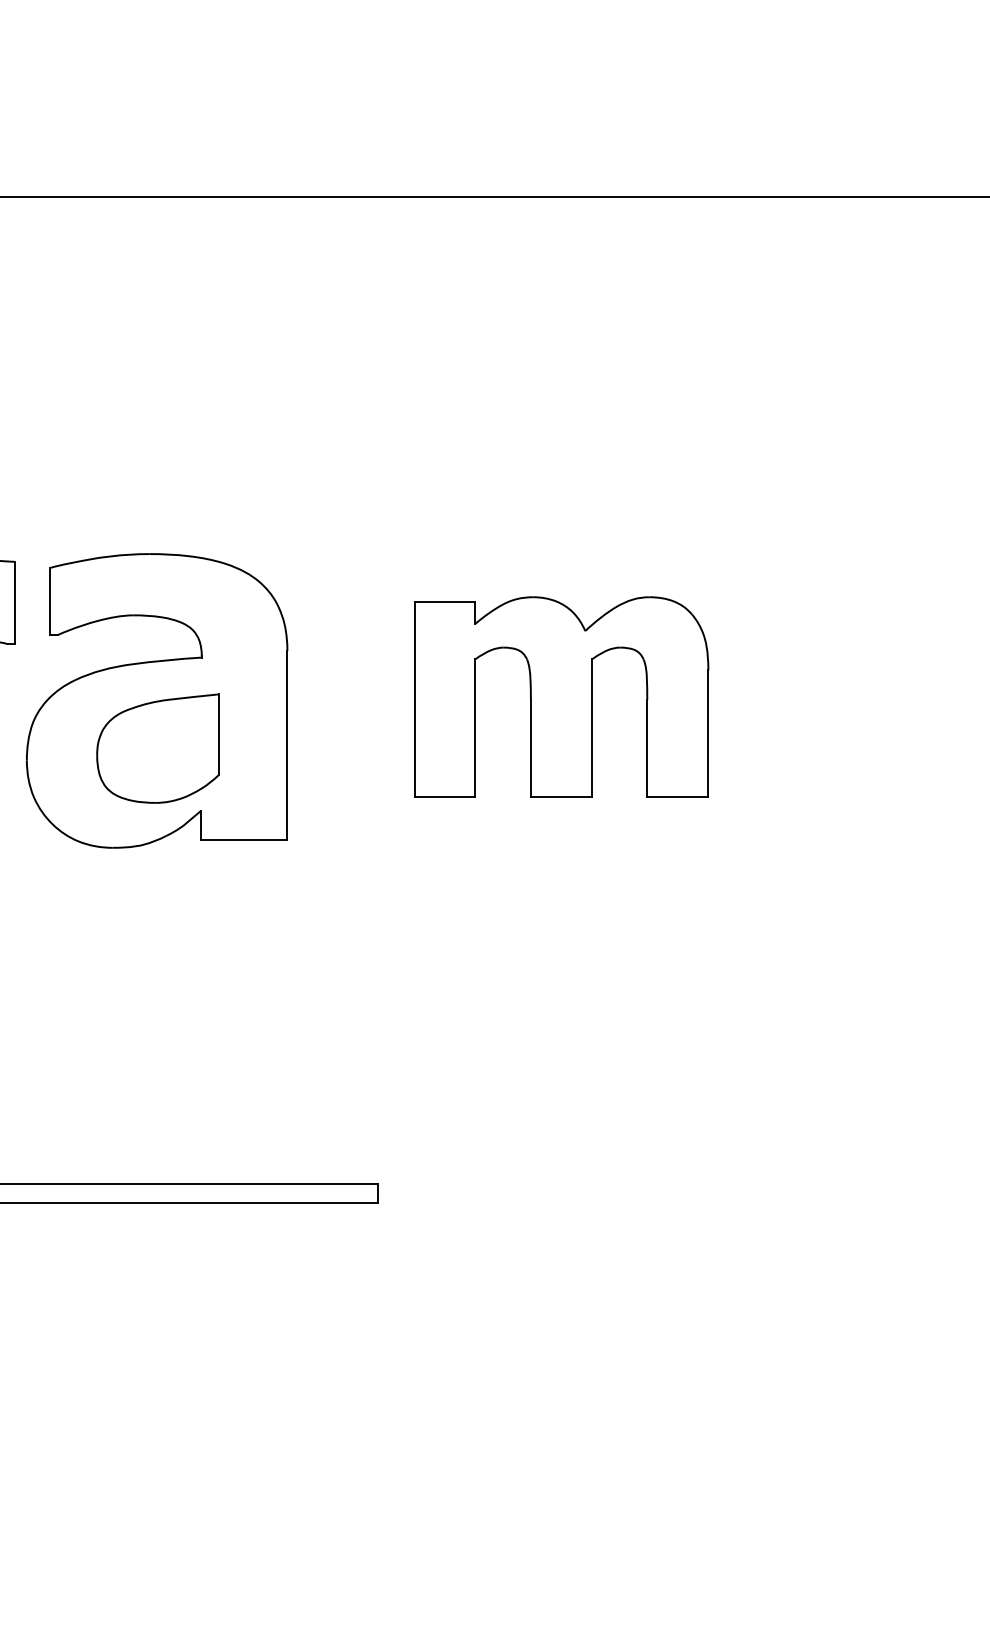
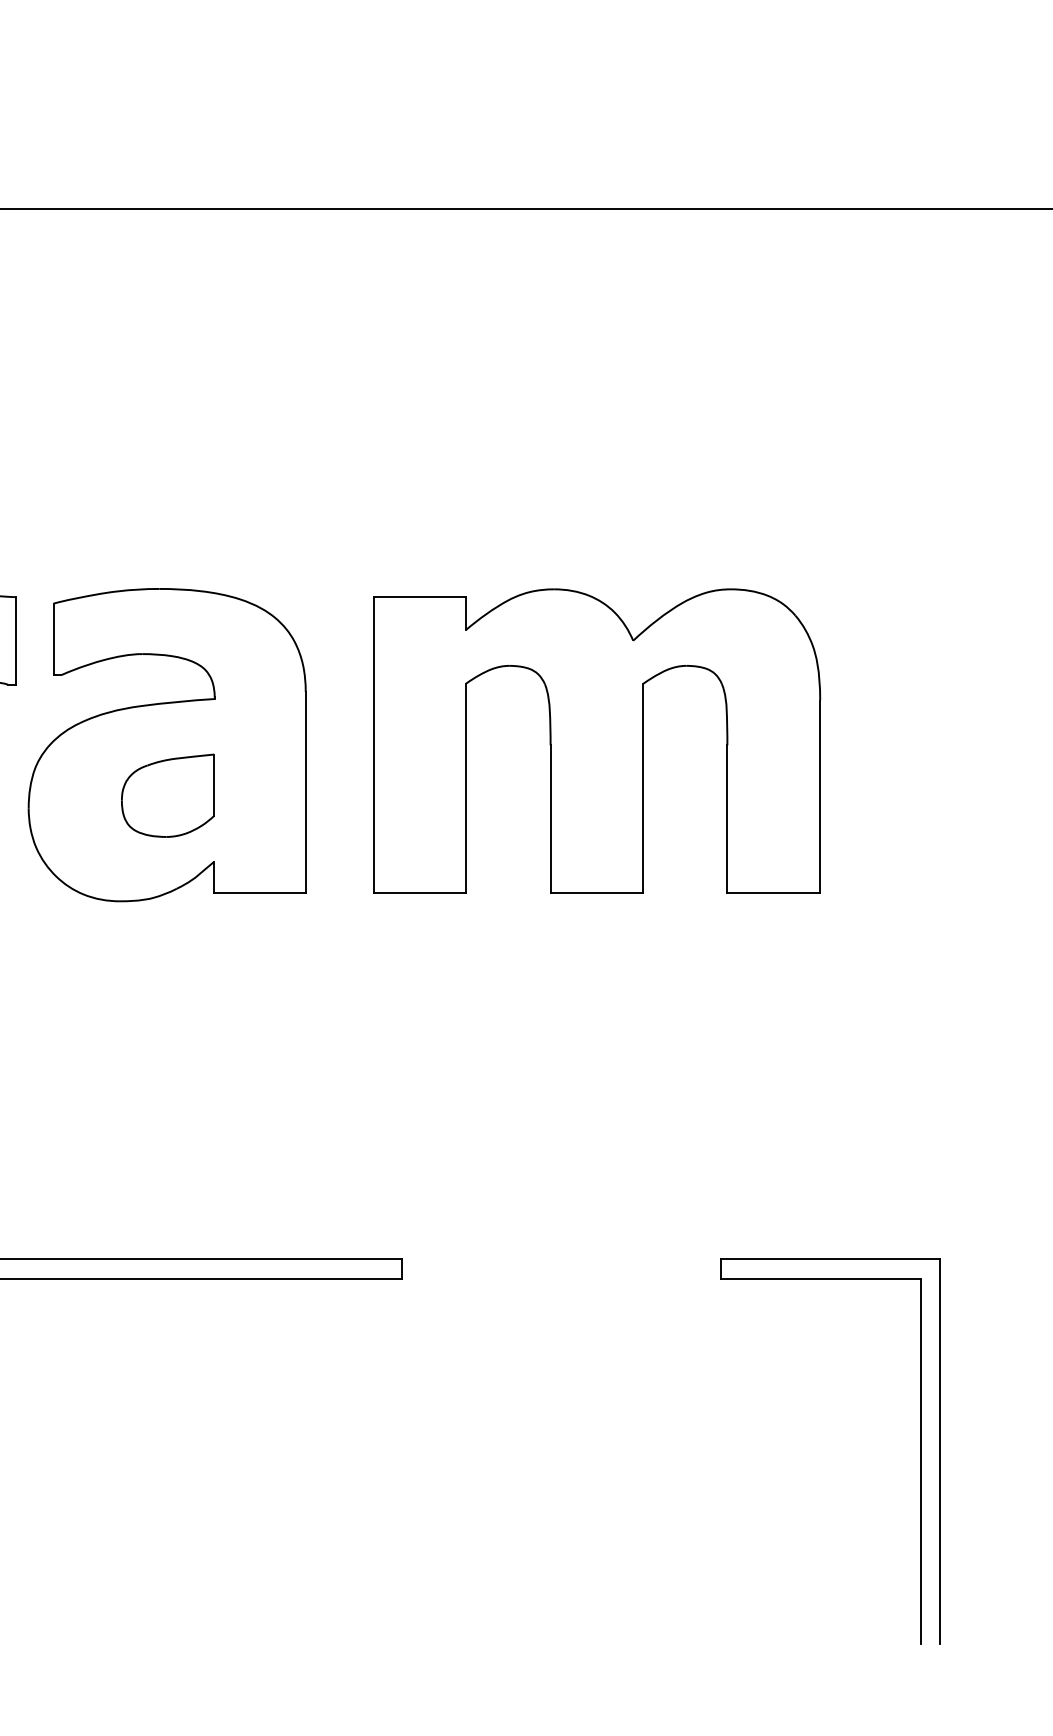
part: (561, 696) -> (597, 740), size x1.43
part: (157, 748) -> (167, 795), size x0.71
part: (865, 1365) -> (920, 1451), added

